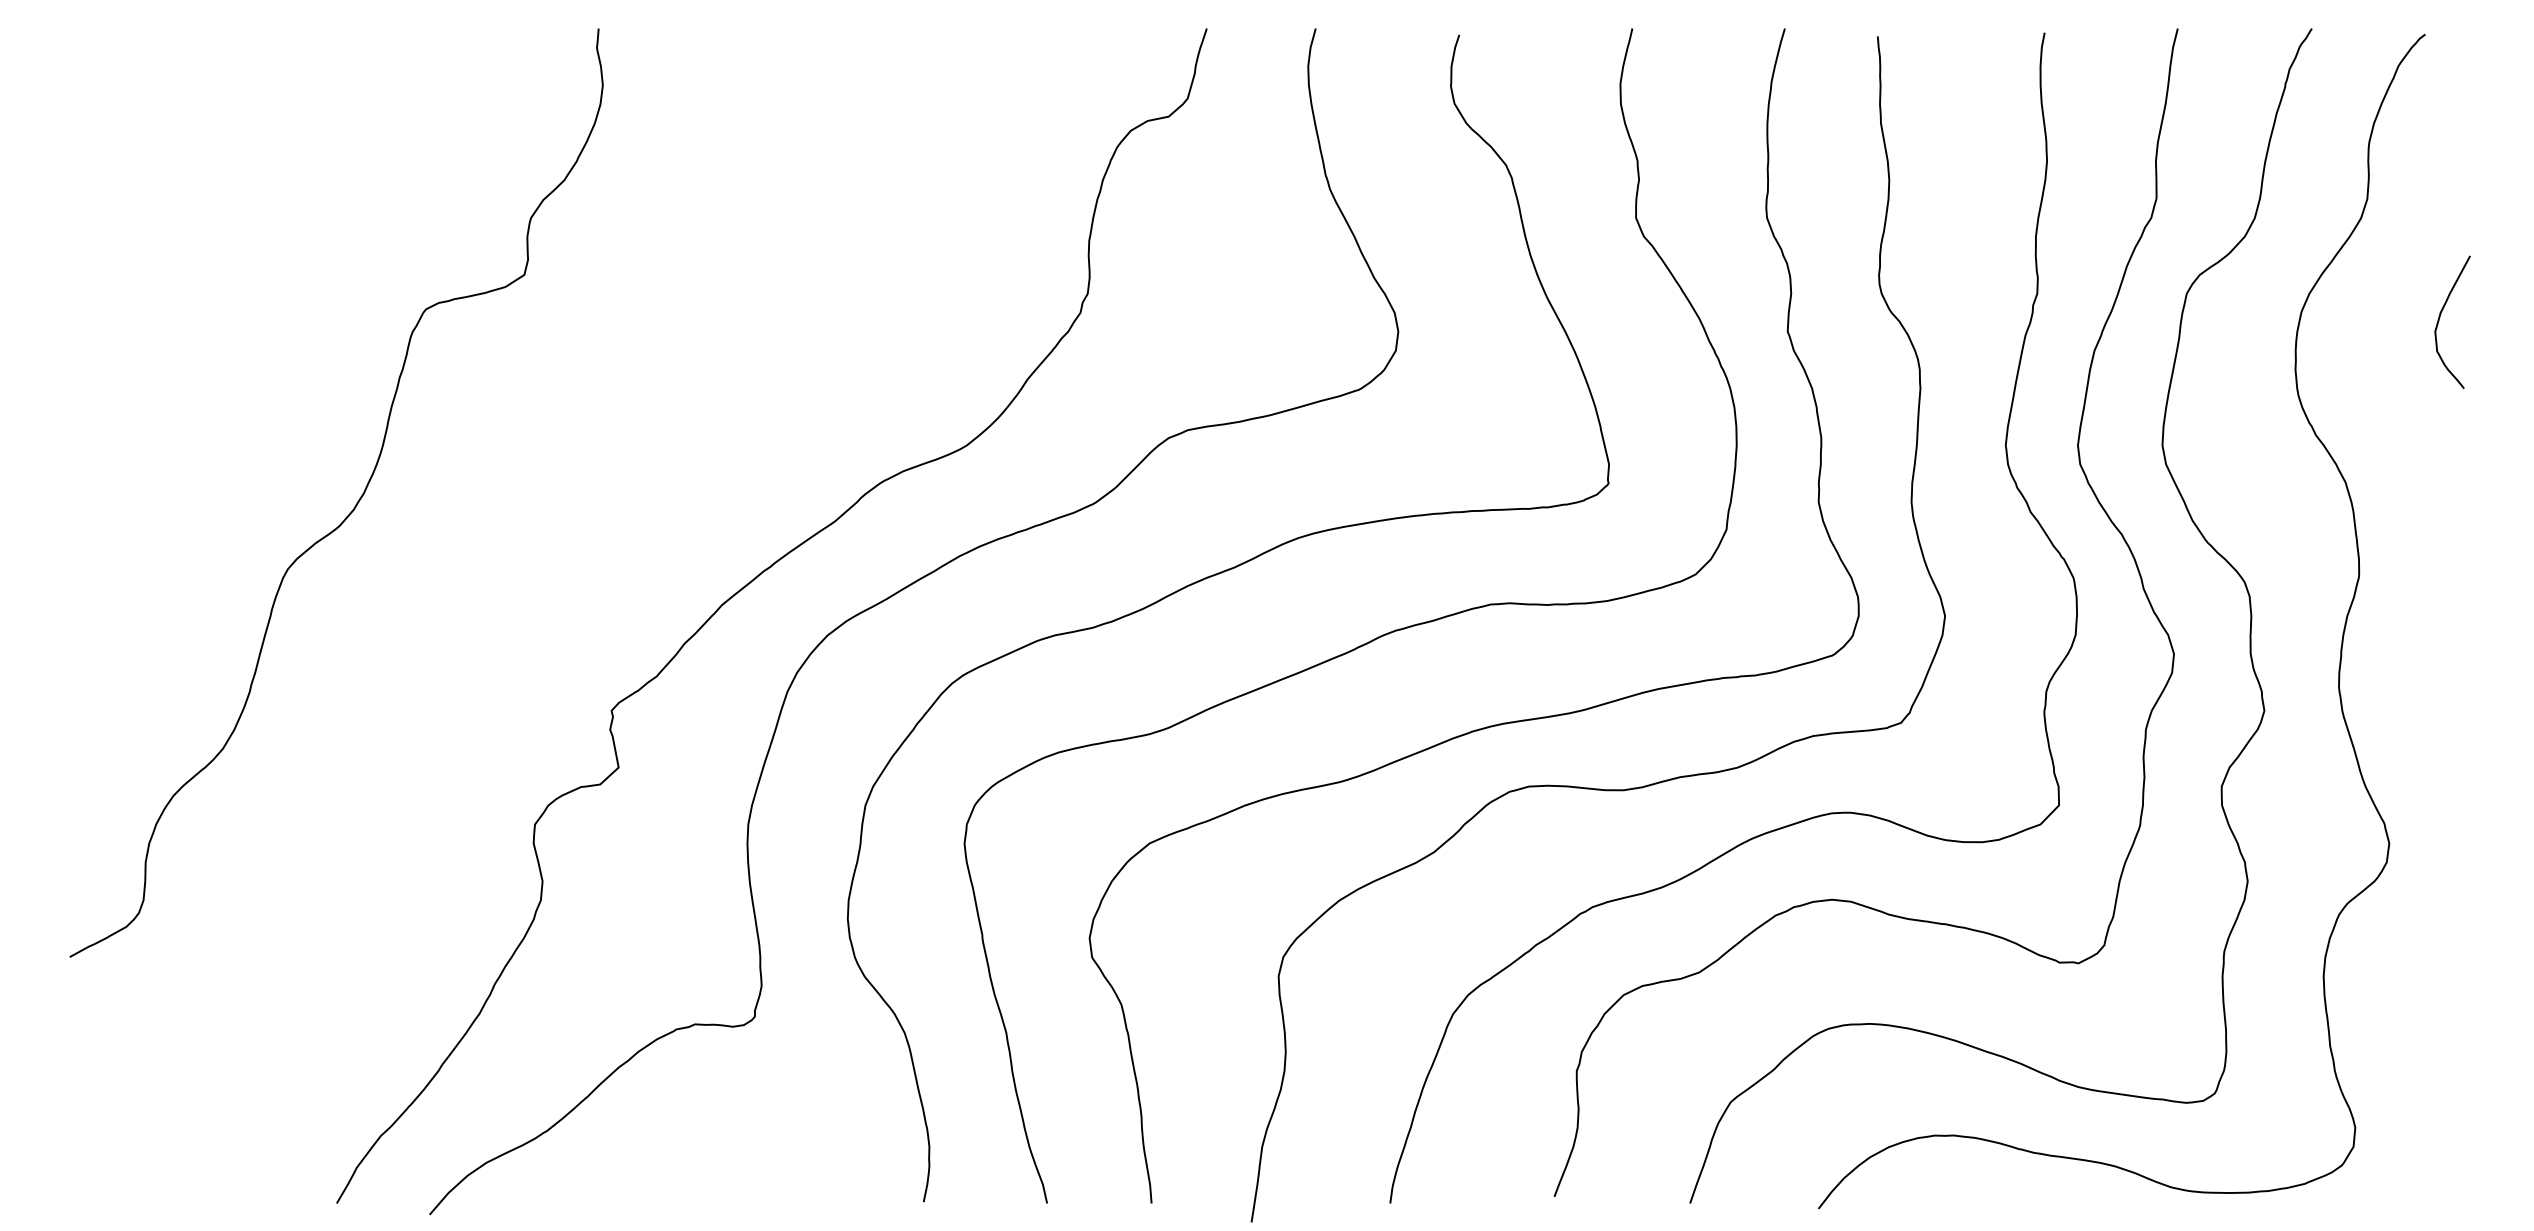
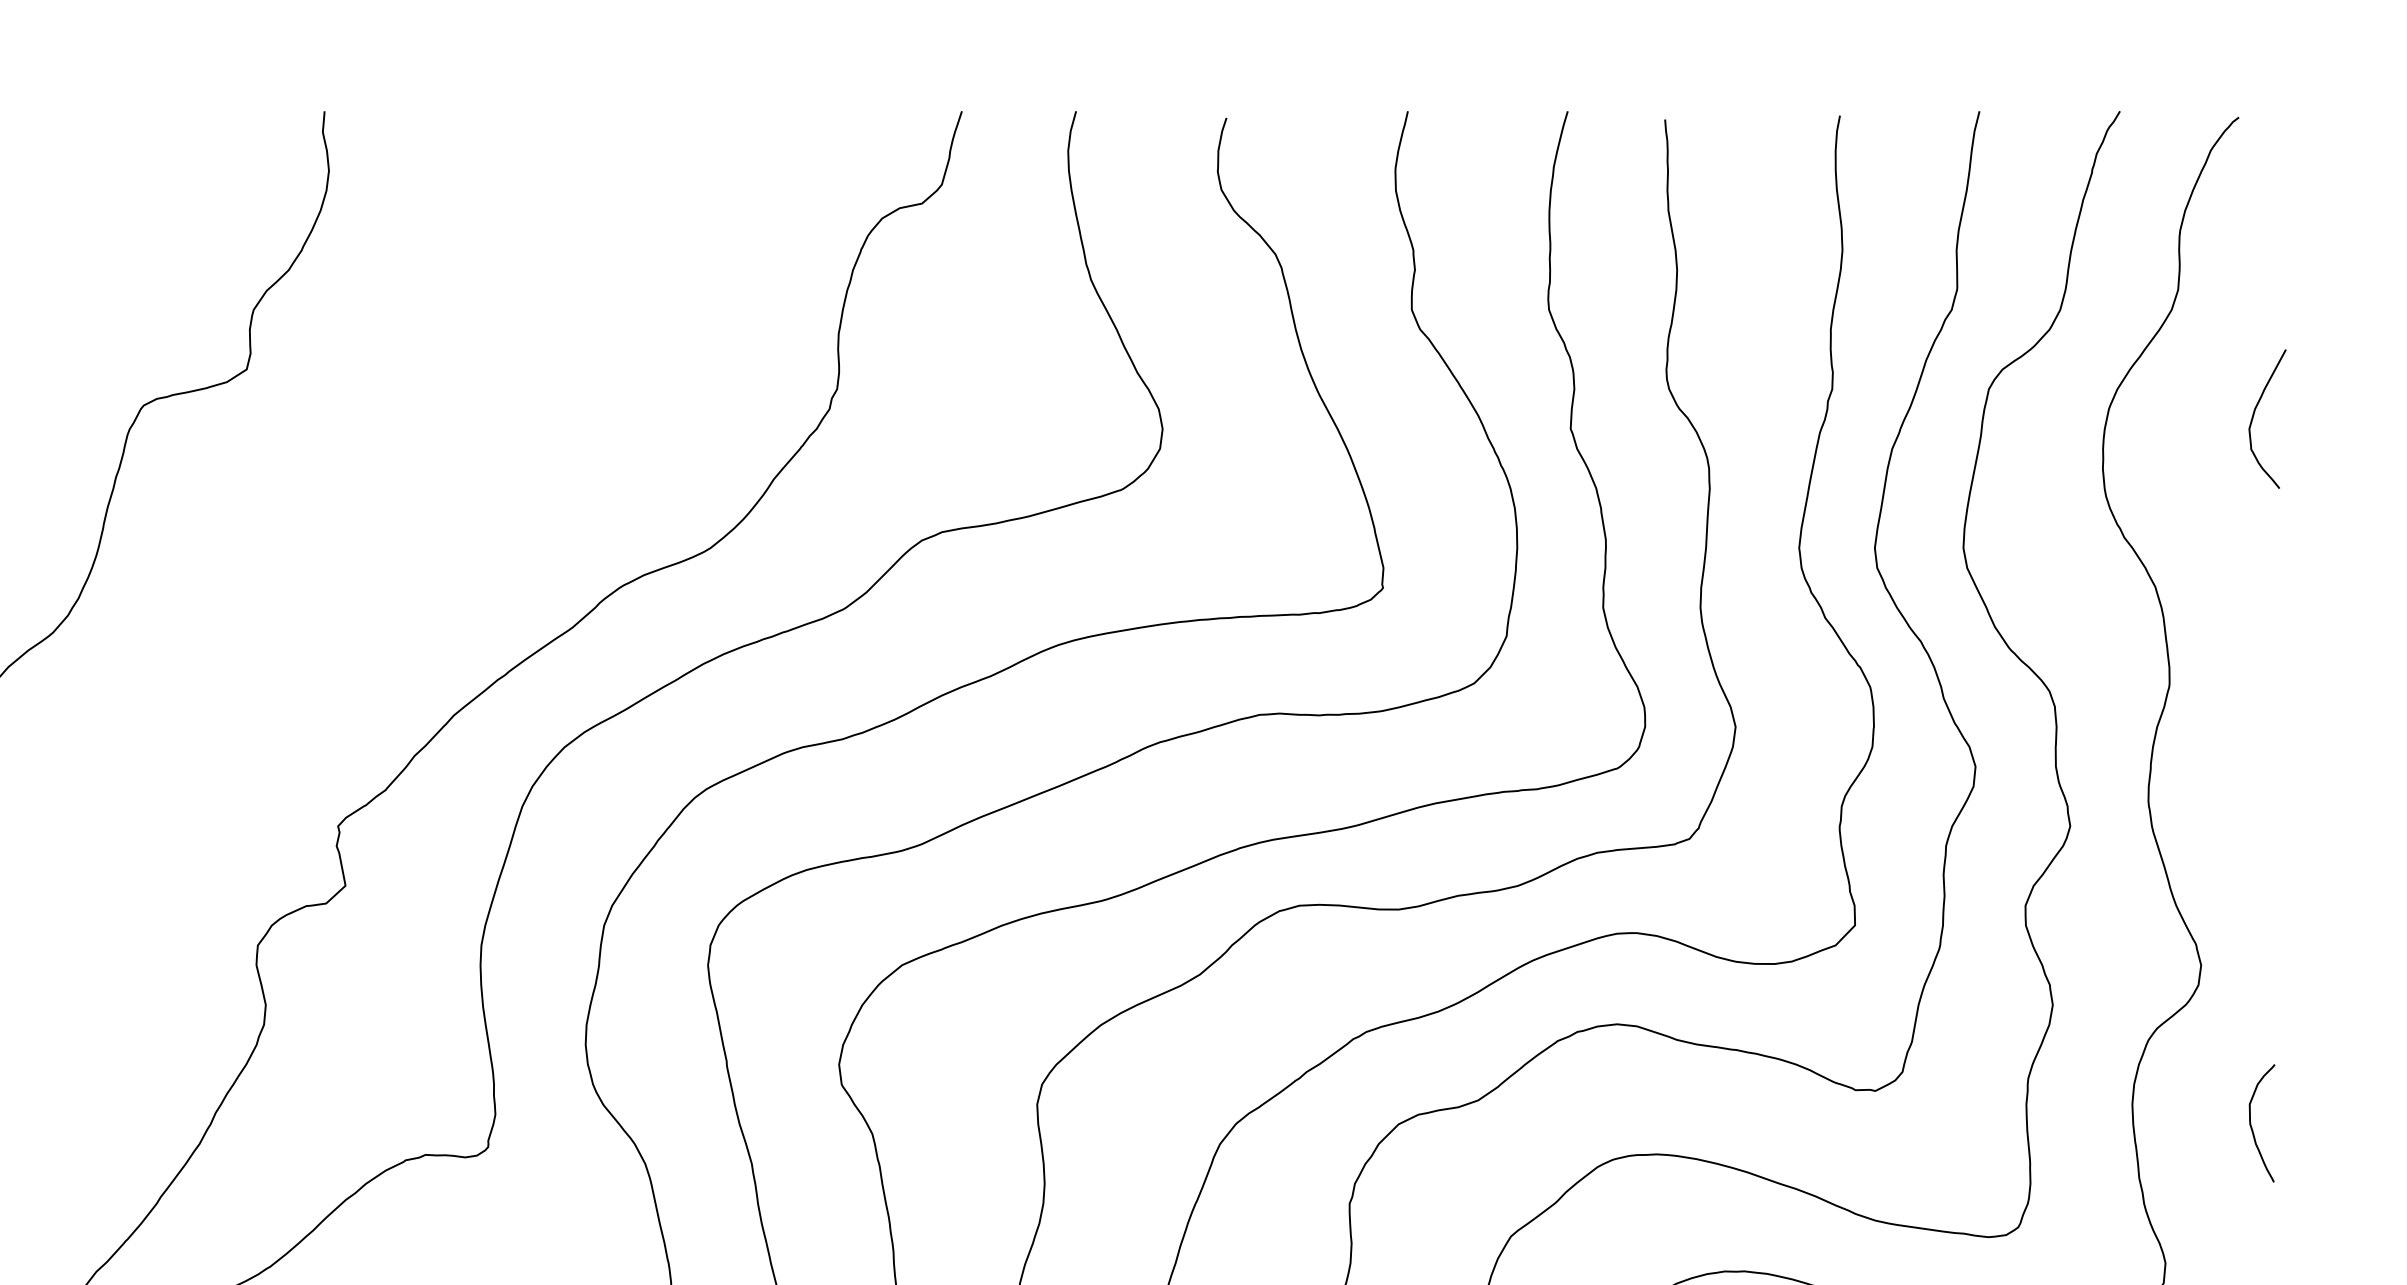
curve: (2438, 998) -> (2252, 1127), added

